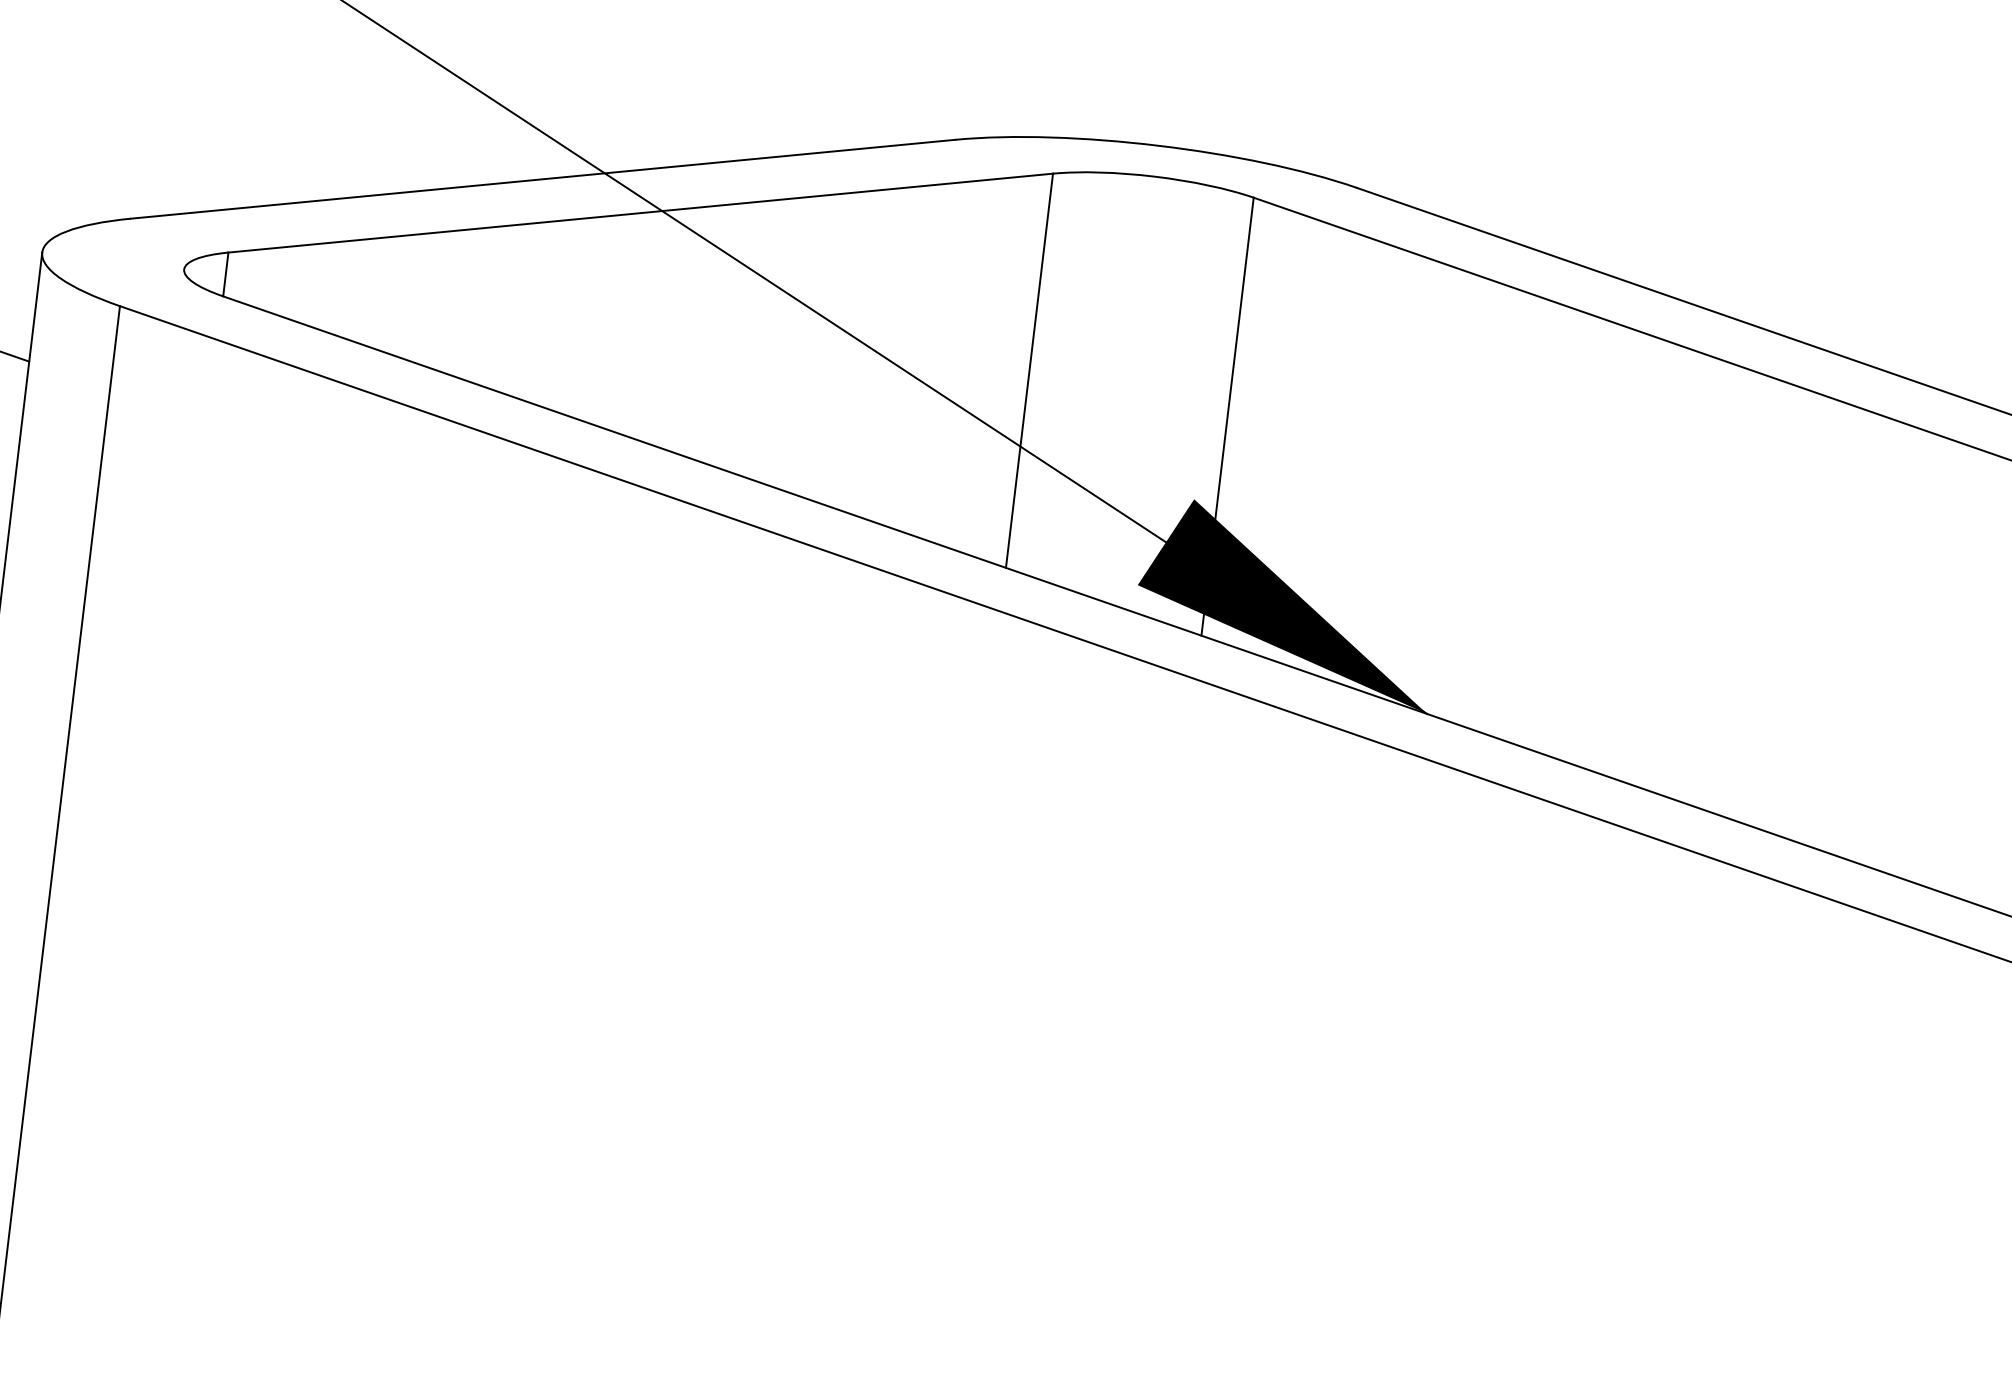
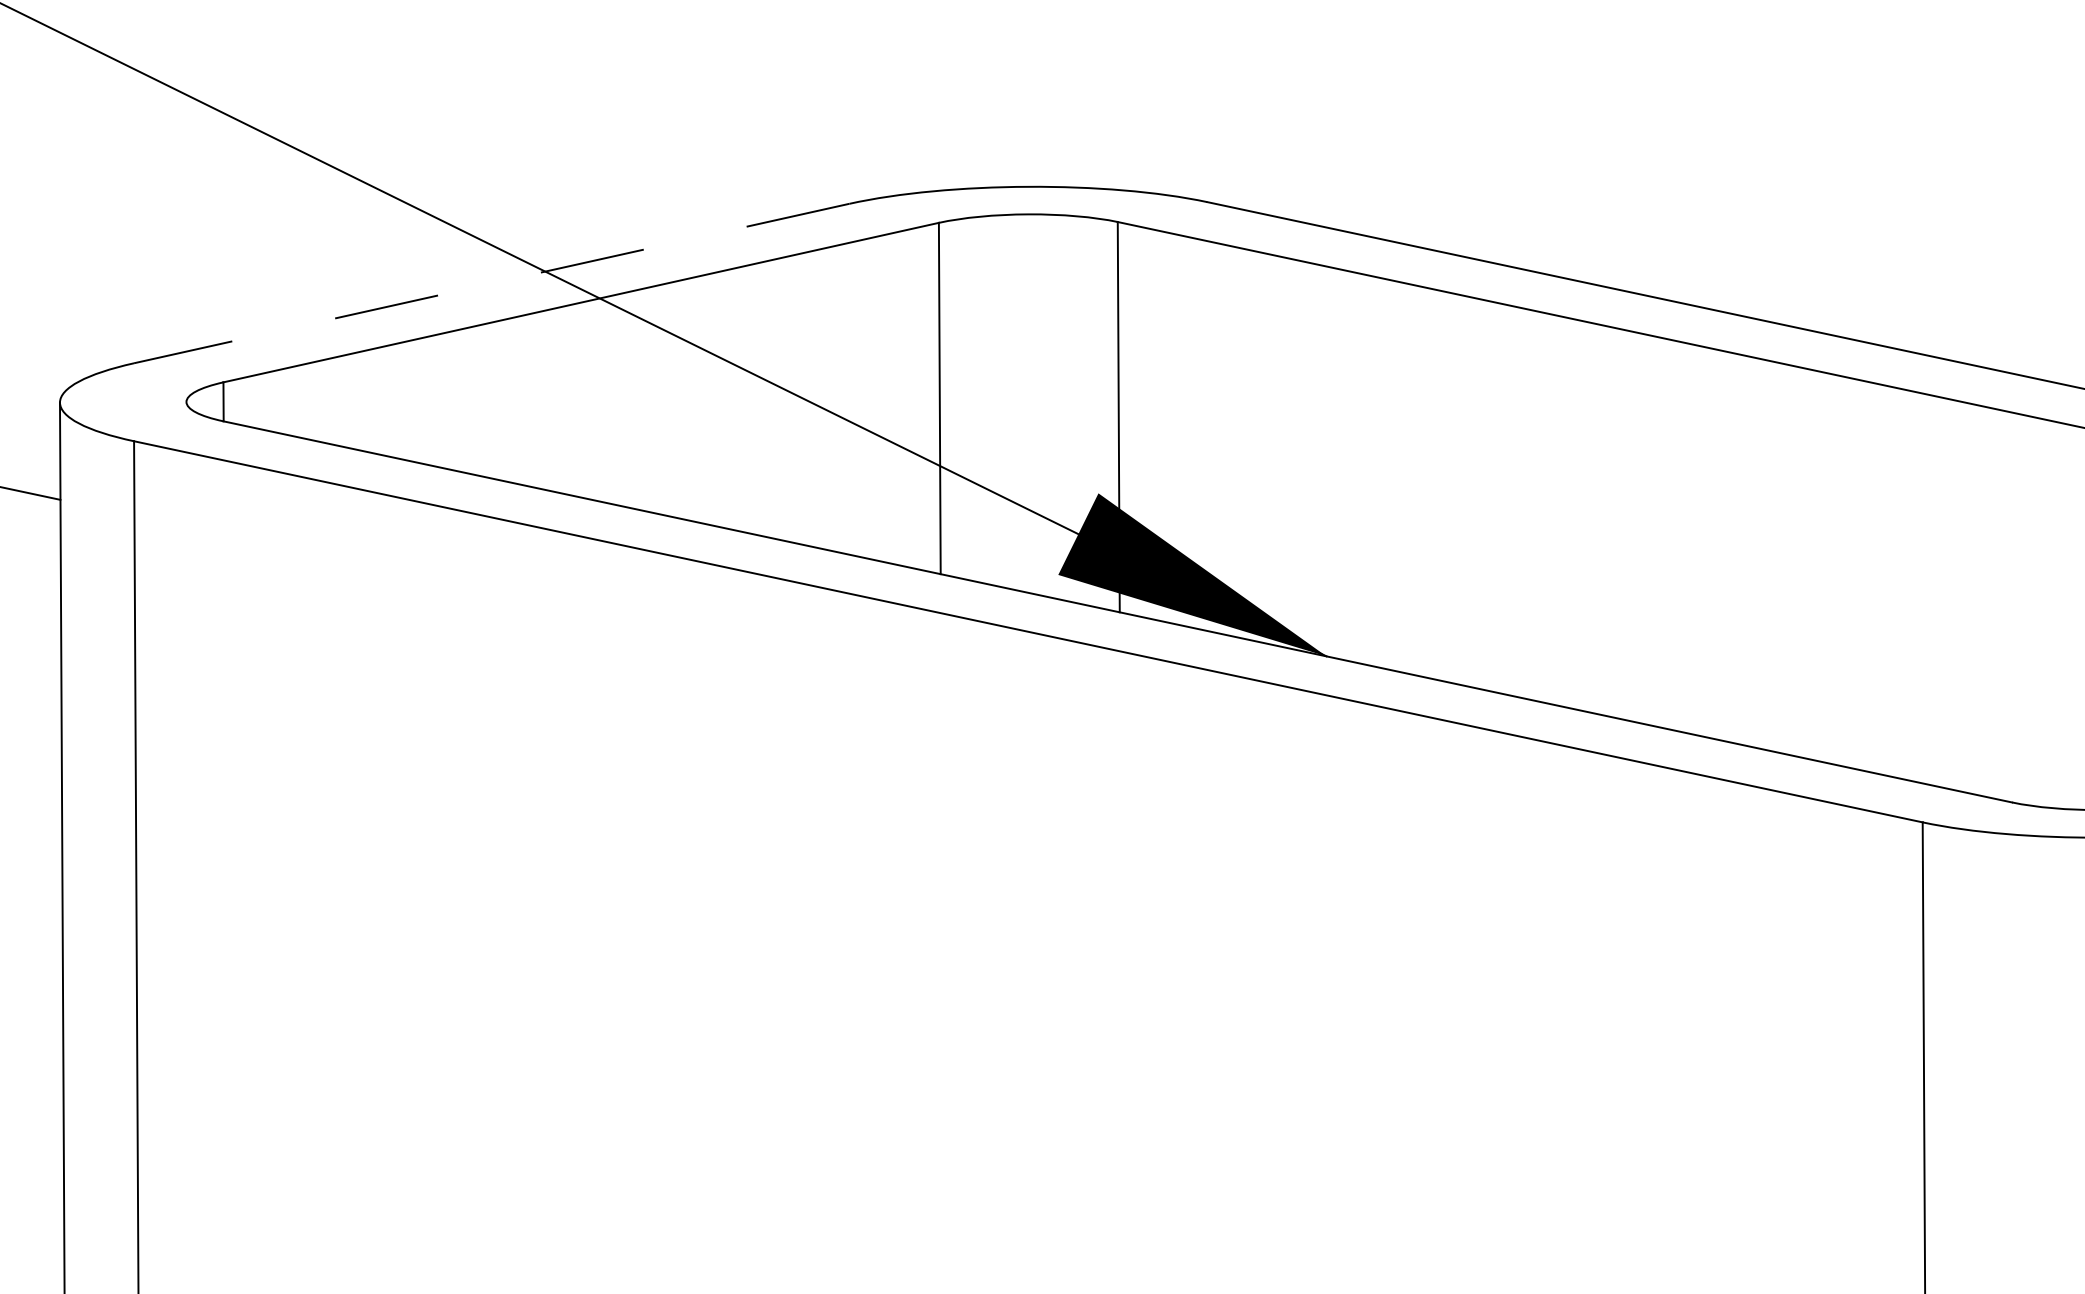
line: (542, 179) -> (491, 283), solid -> dashed

